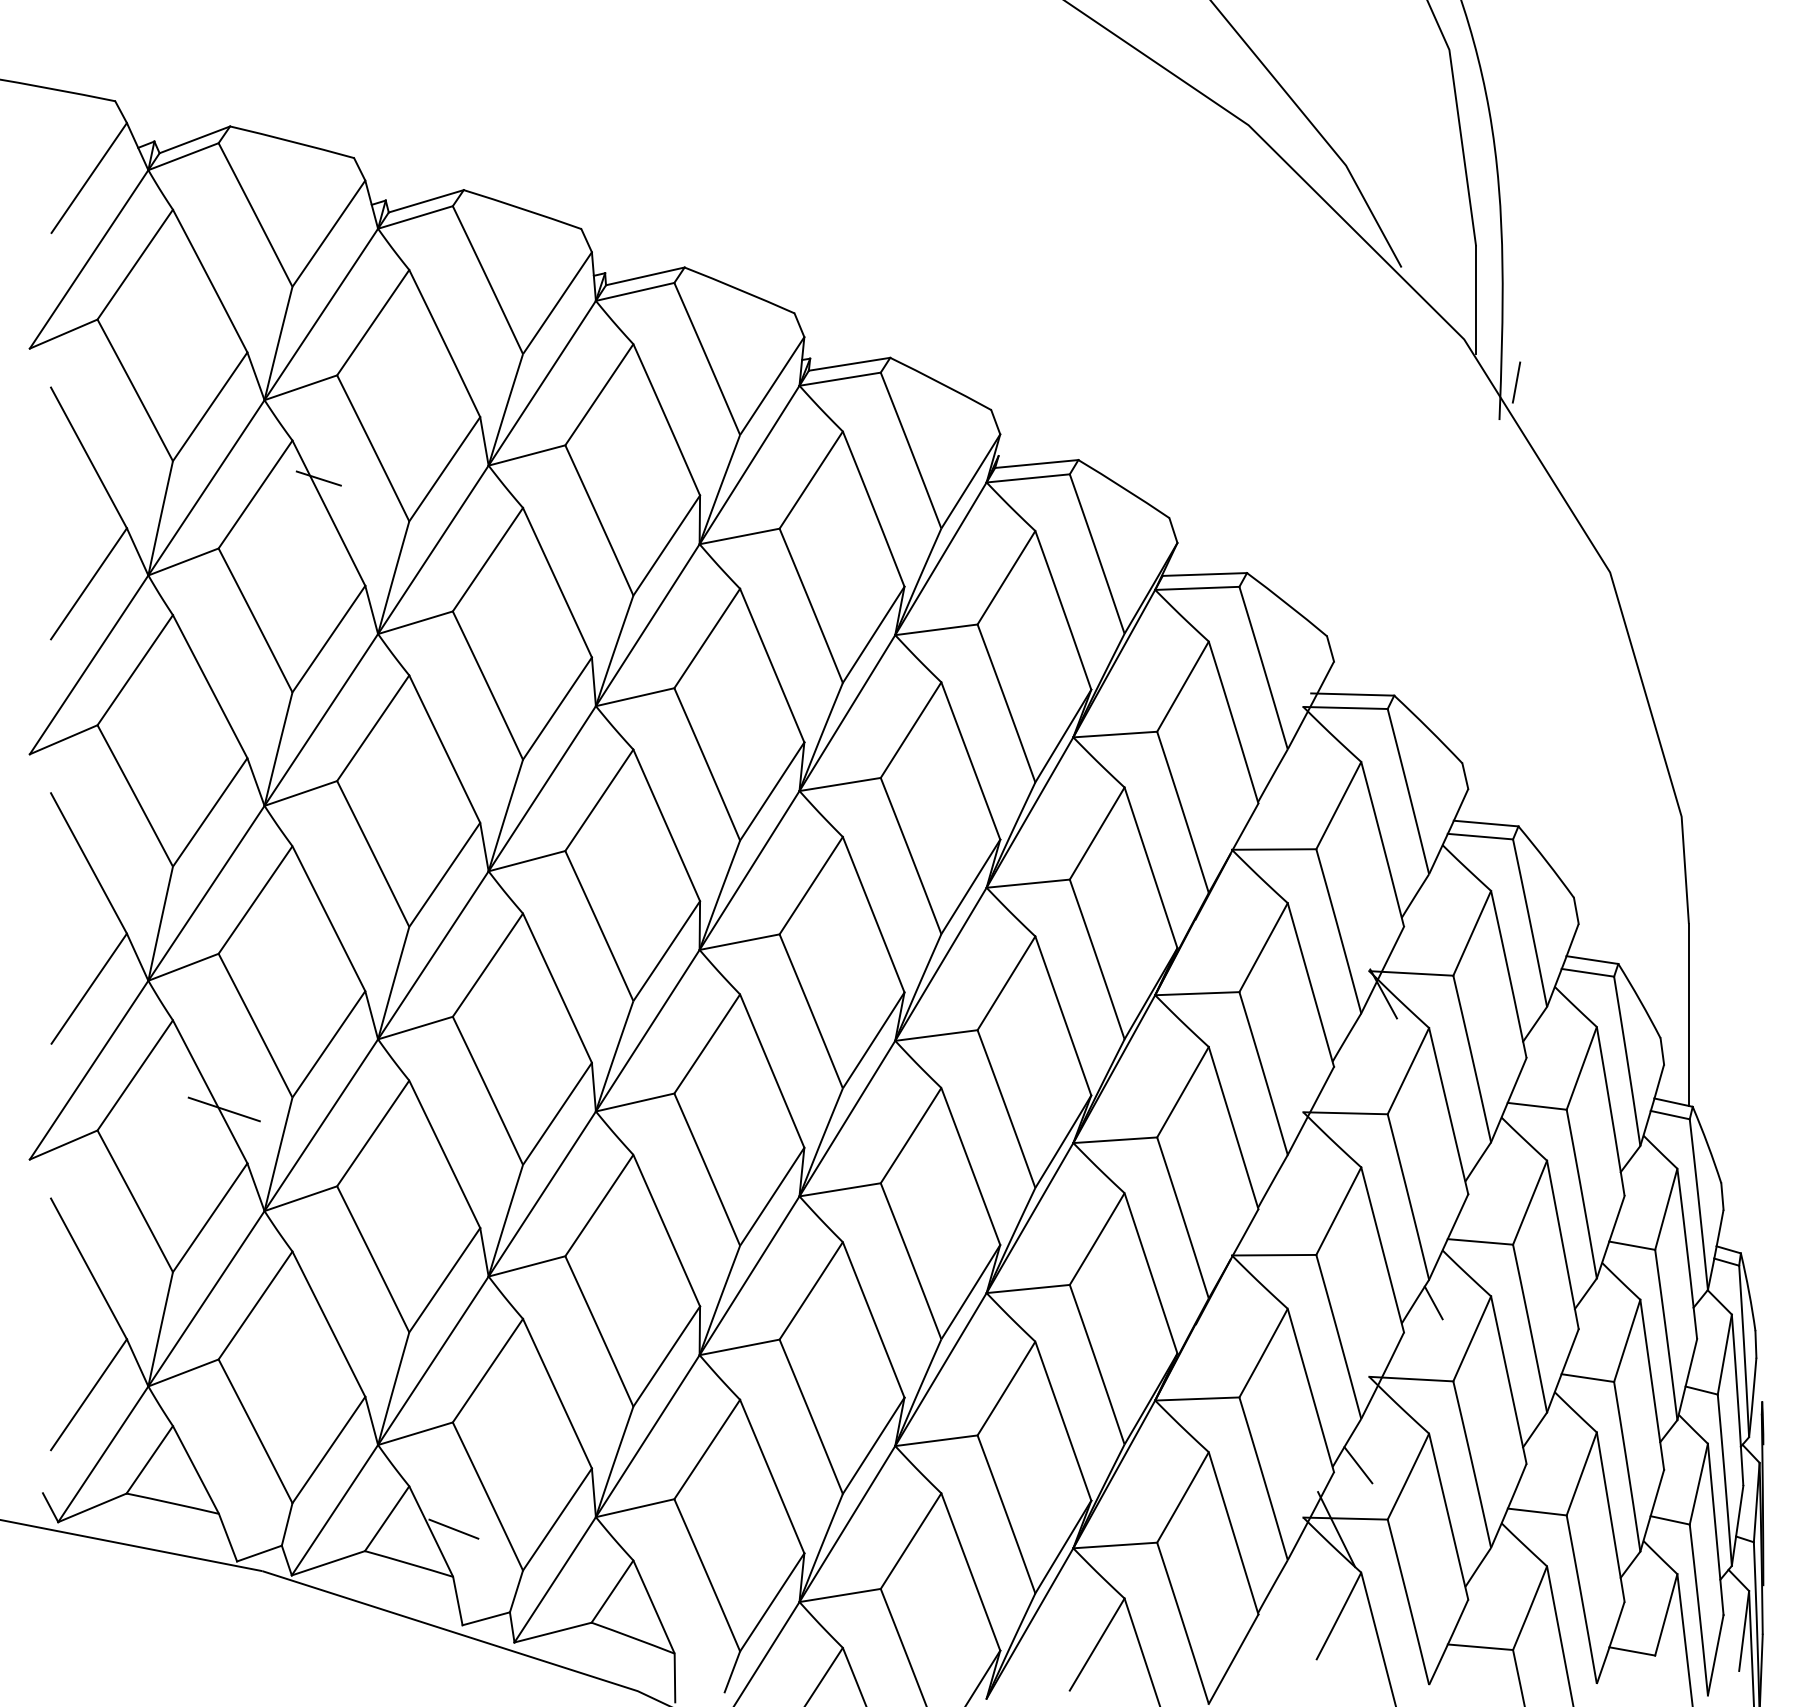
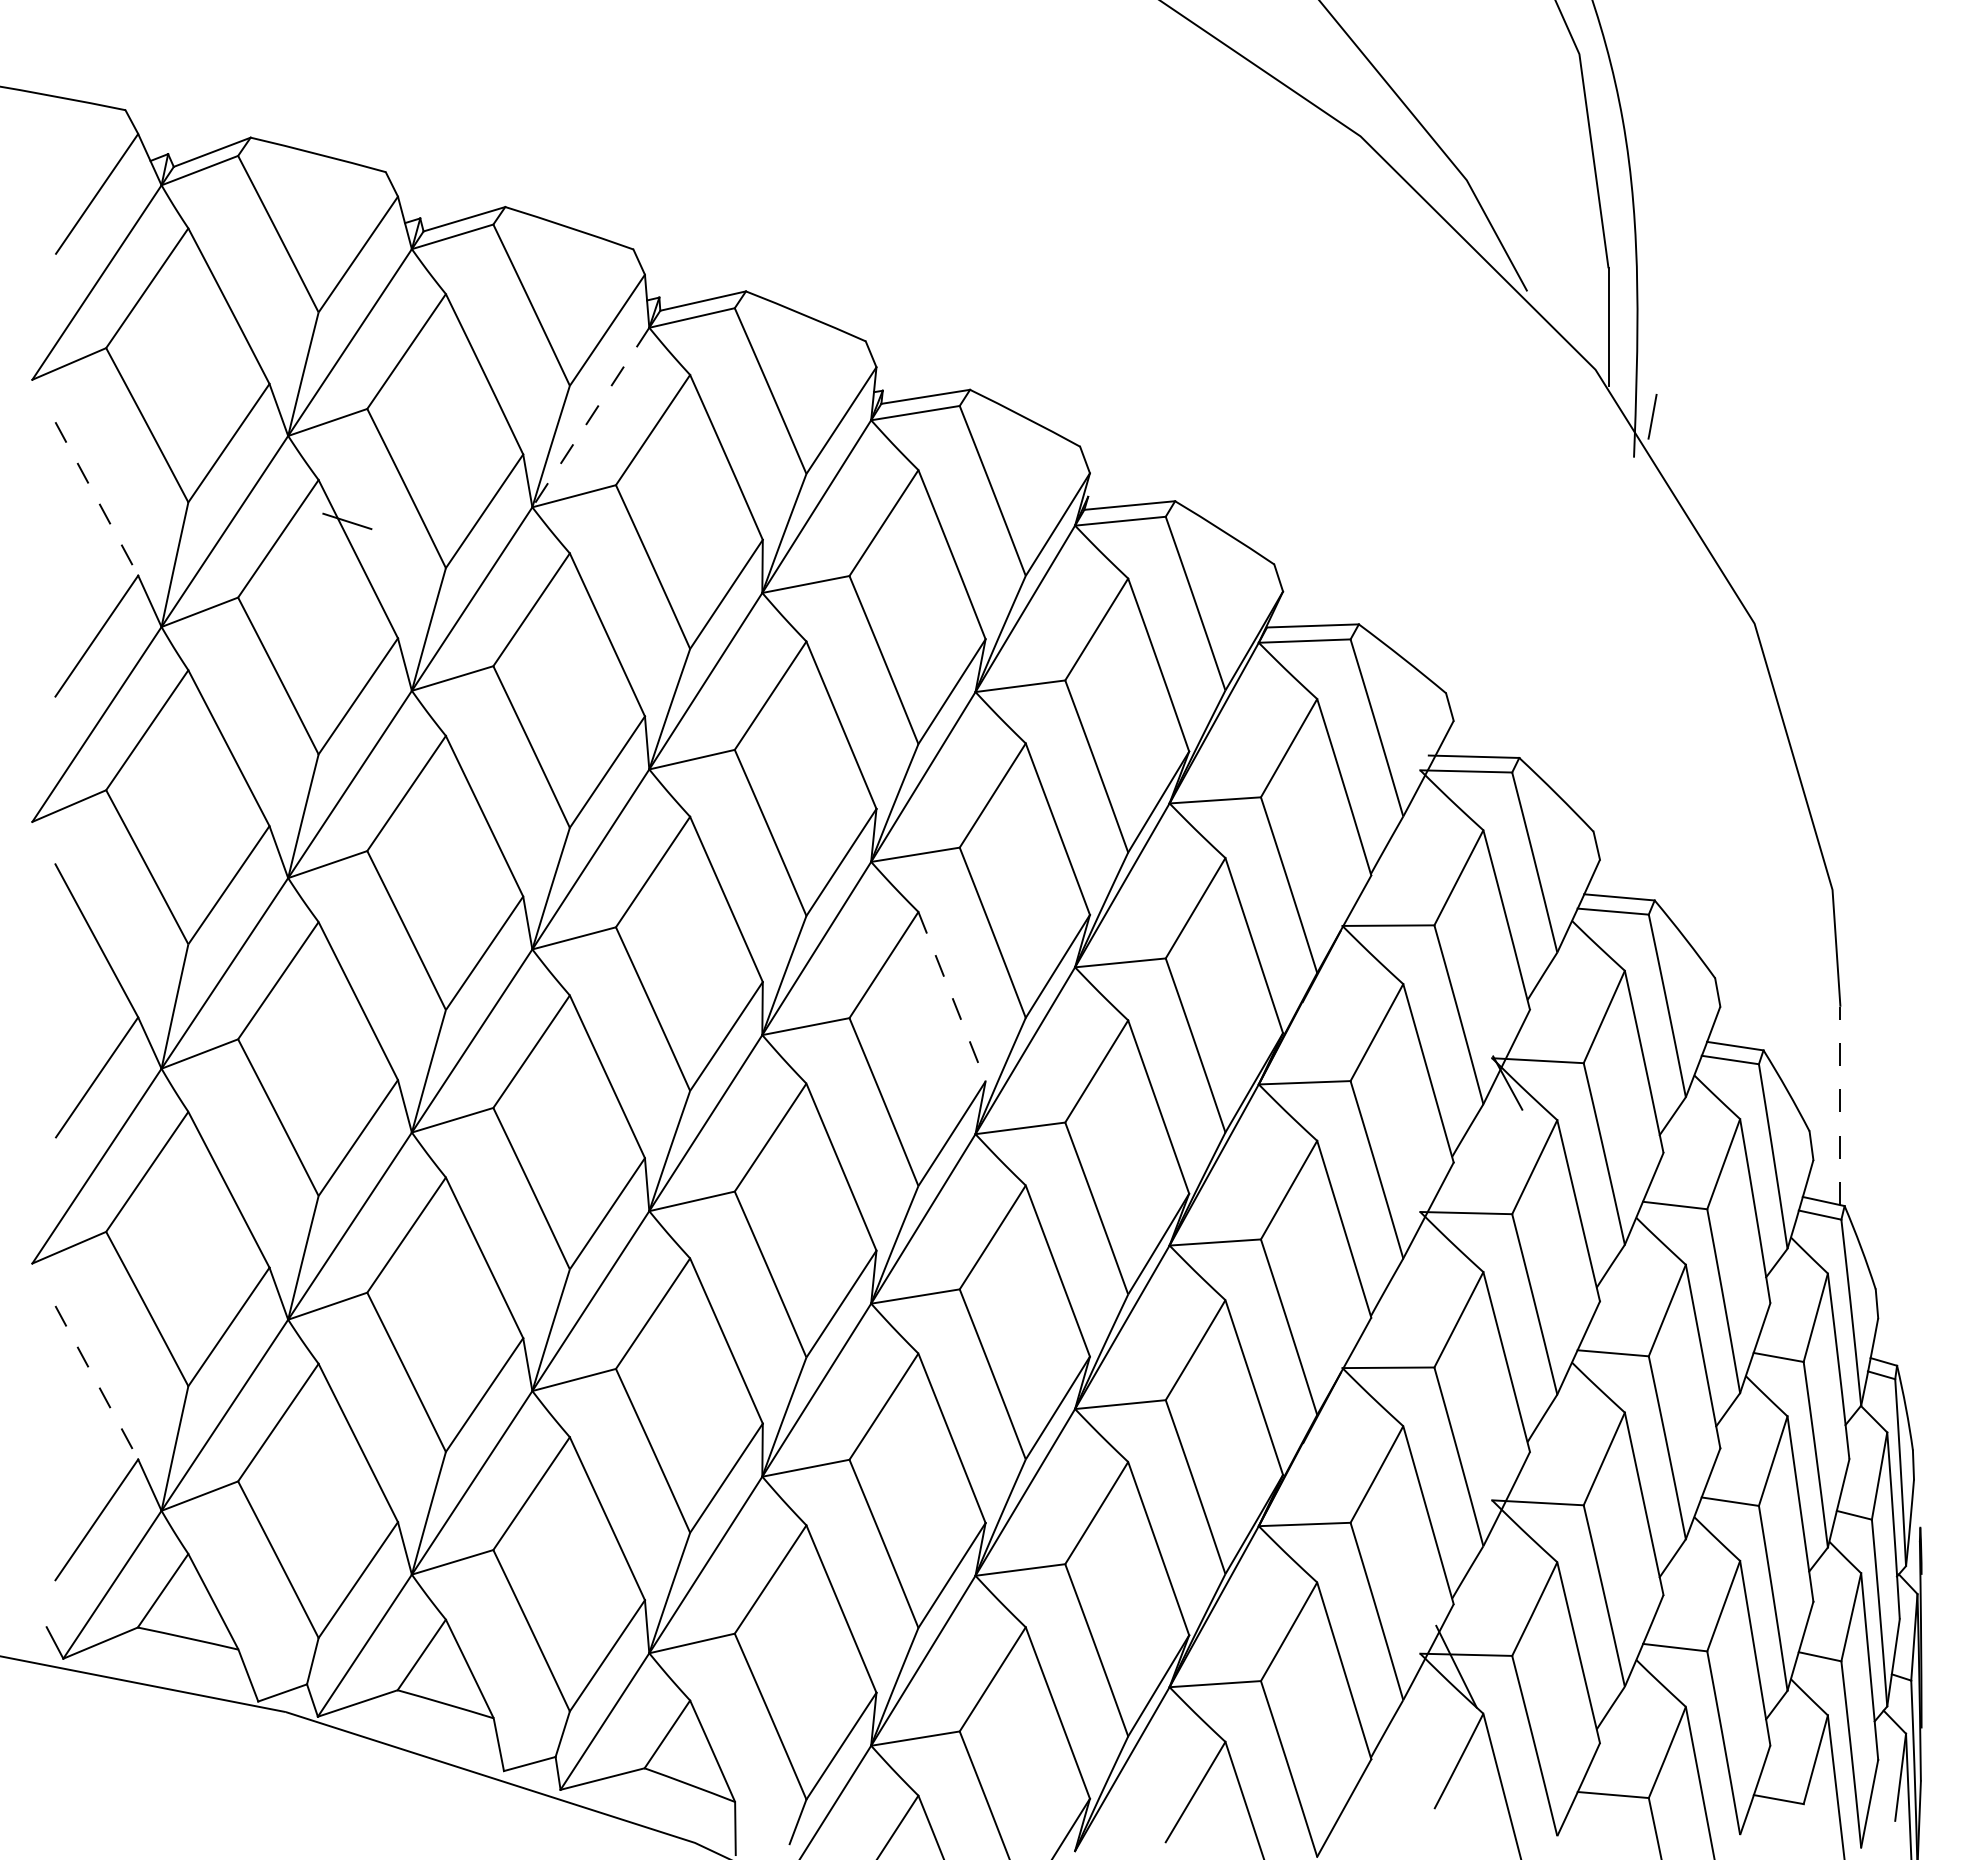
line: (541, 383) -> (590, 417), solid -> dashed
line: (89, 458) -> (97, 499), solid -> dashed
line: (874, 915) -> (952, 997), solid -> dashed
line: (1688, 1014) -> (1840, 1105), solid -> dashed
line: (224, 1109) -> (244, 1208), removed
line: (89, 1269) -> (97, 1383), solid -> dashed
line: (1433, 1302) -> (1562, 1419), removed
line: (1358, 1465) -> (1480, 1596), removed
line: (453, 1529) -> (494, 1666), removed

